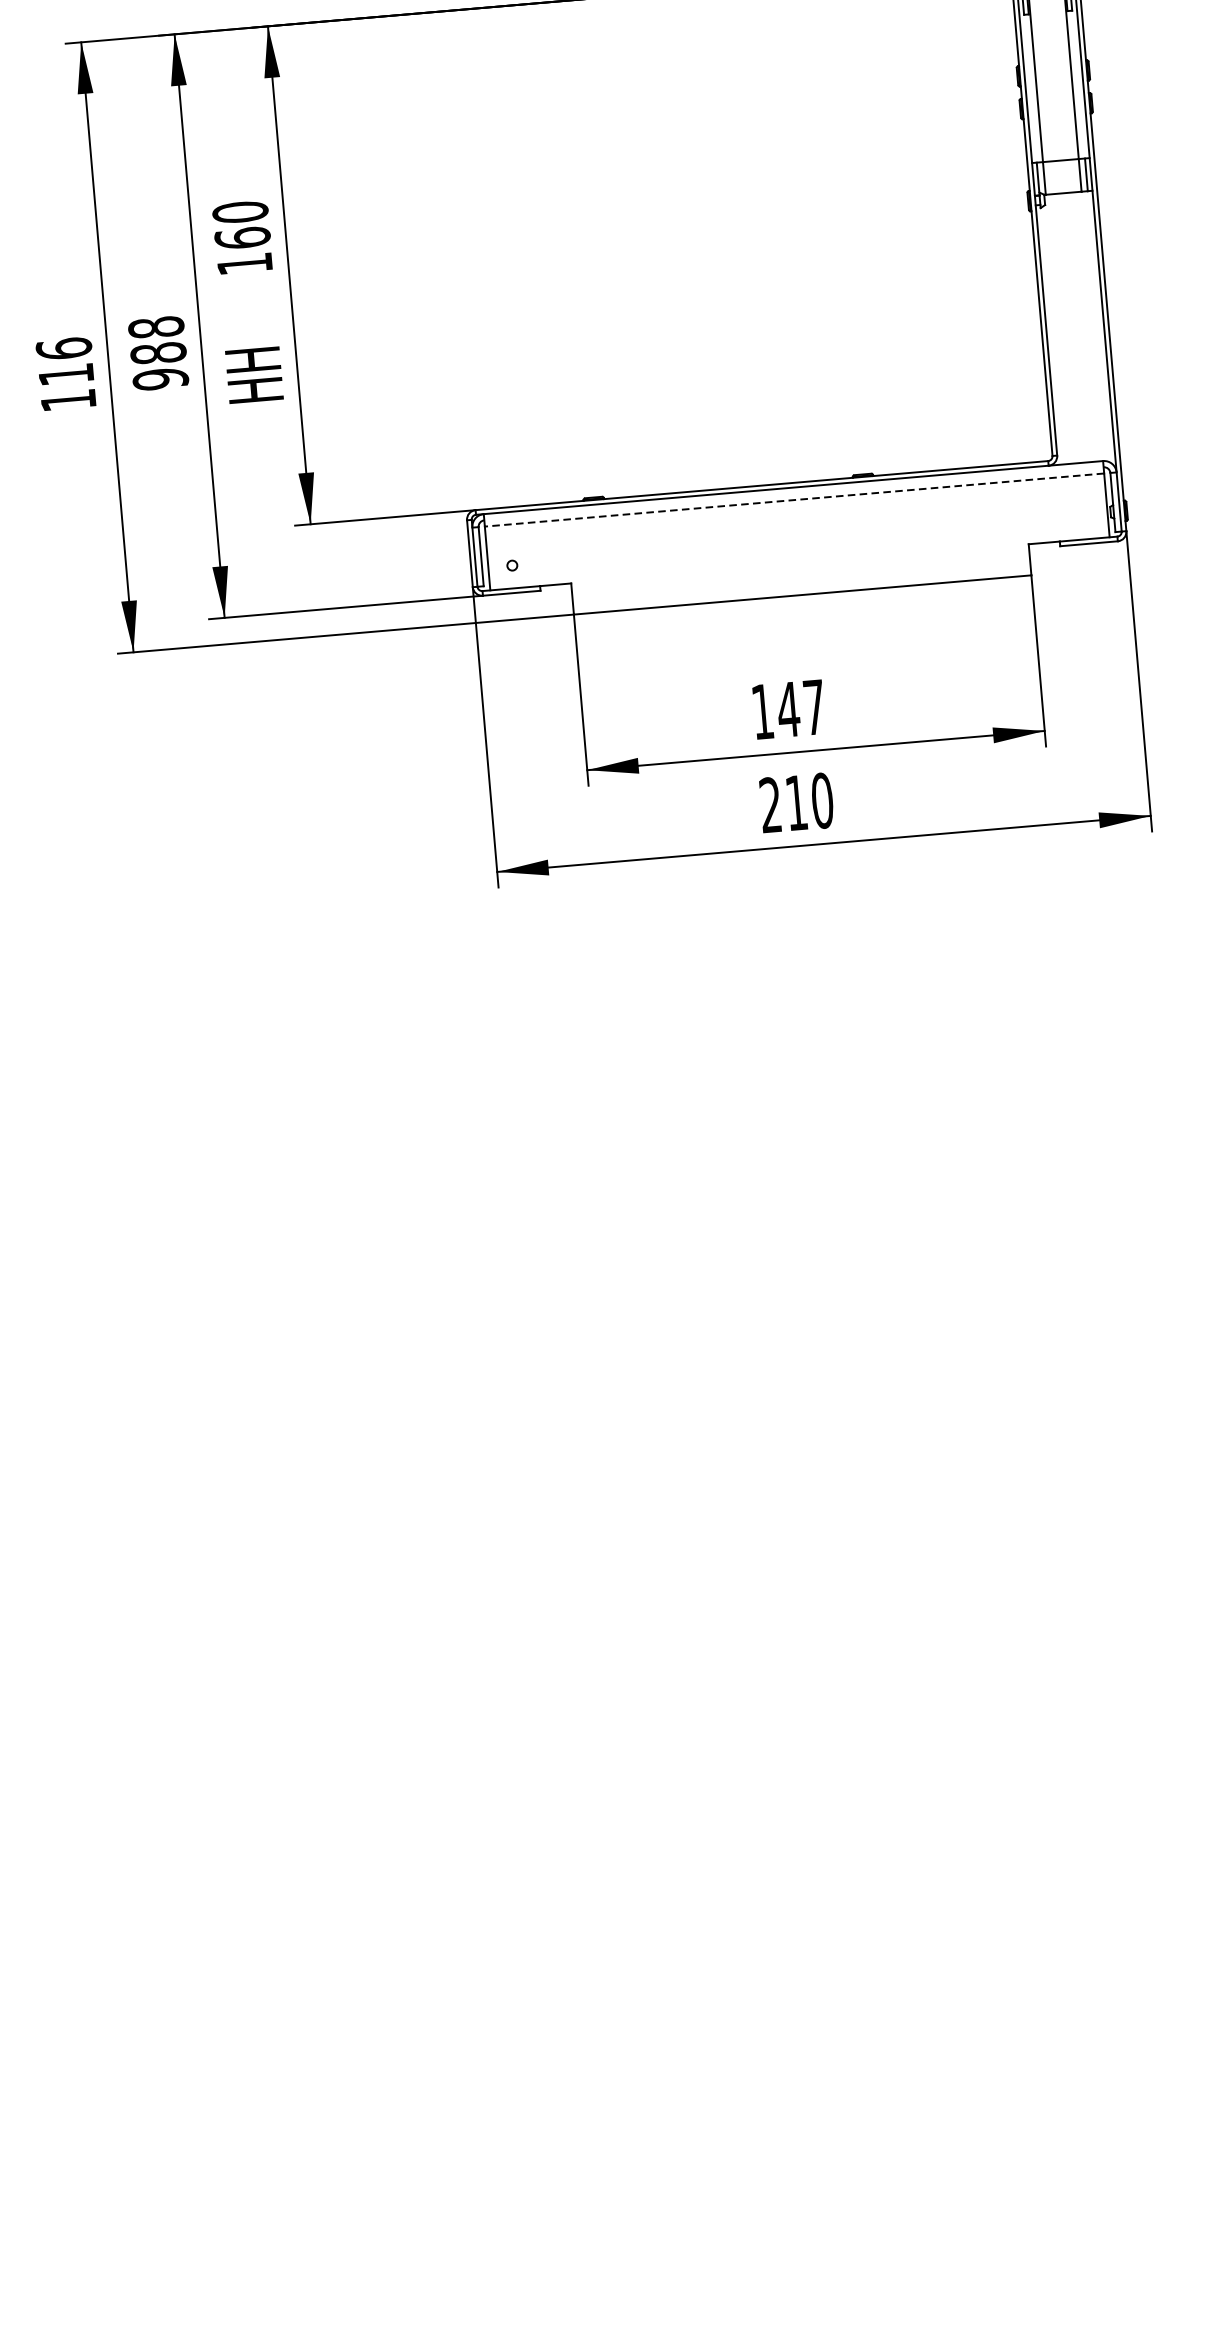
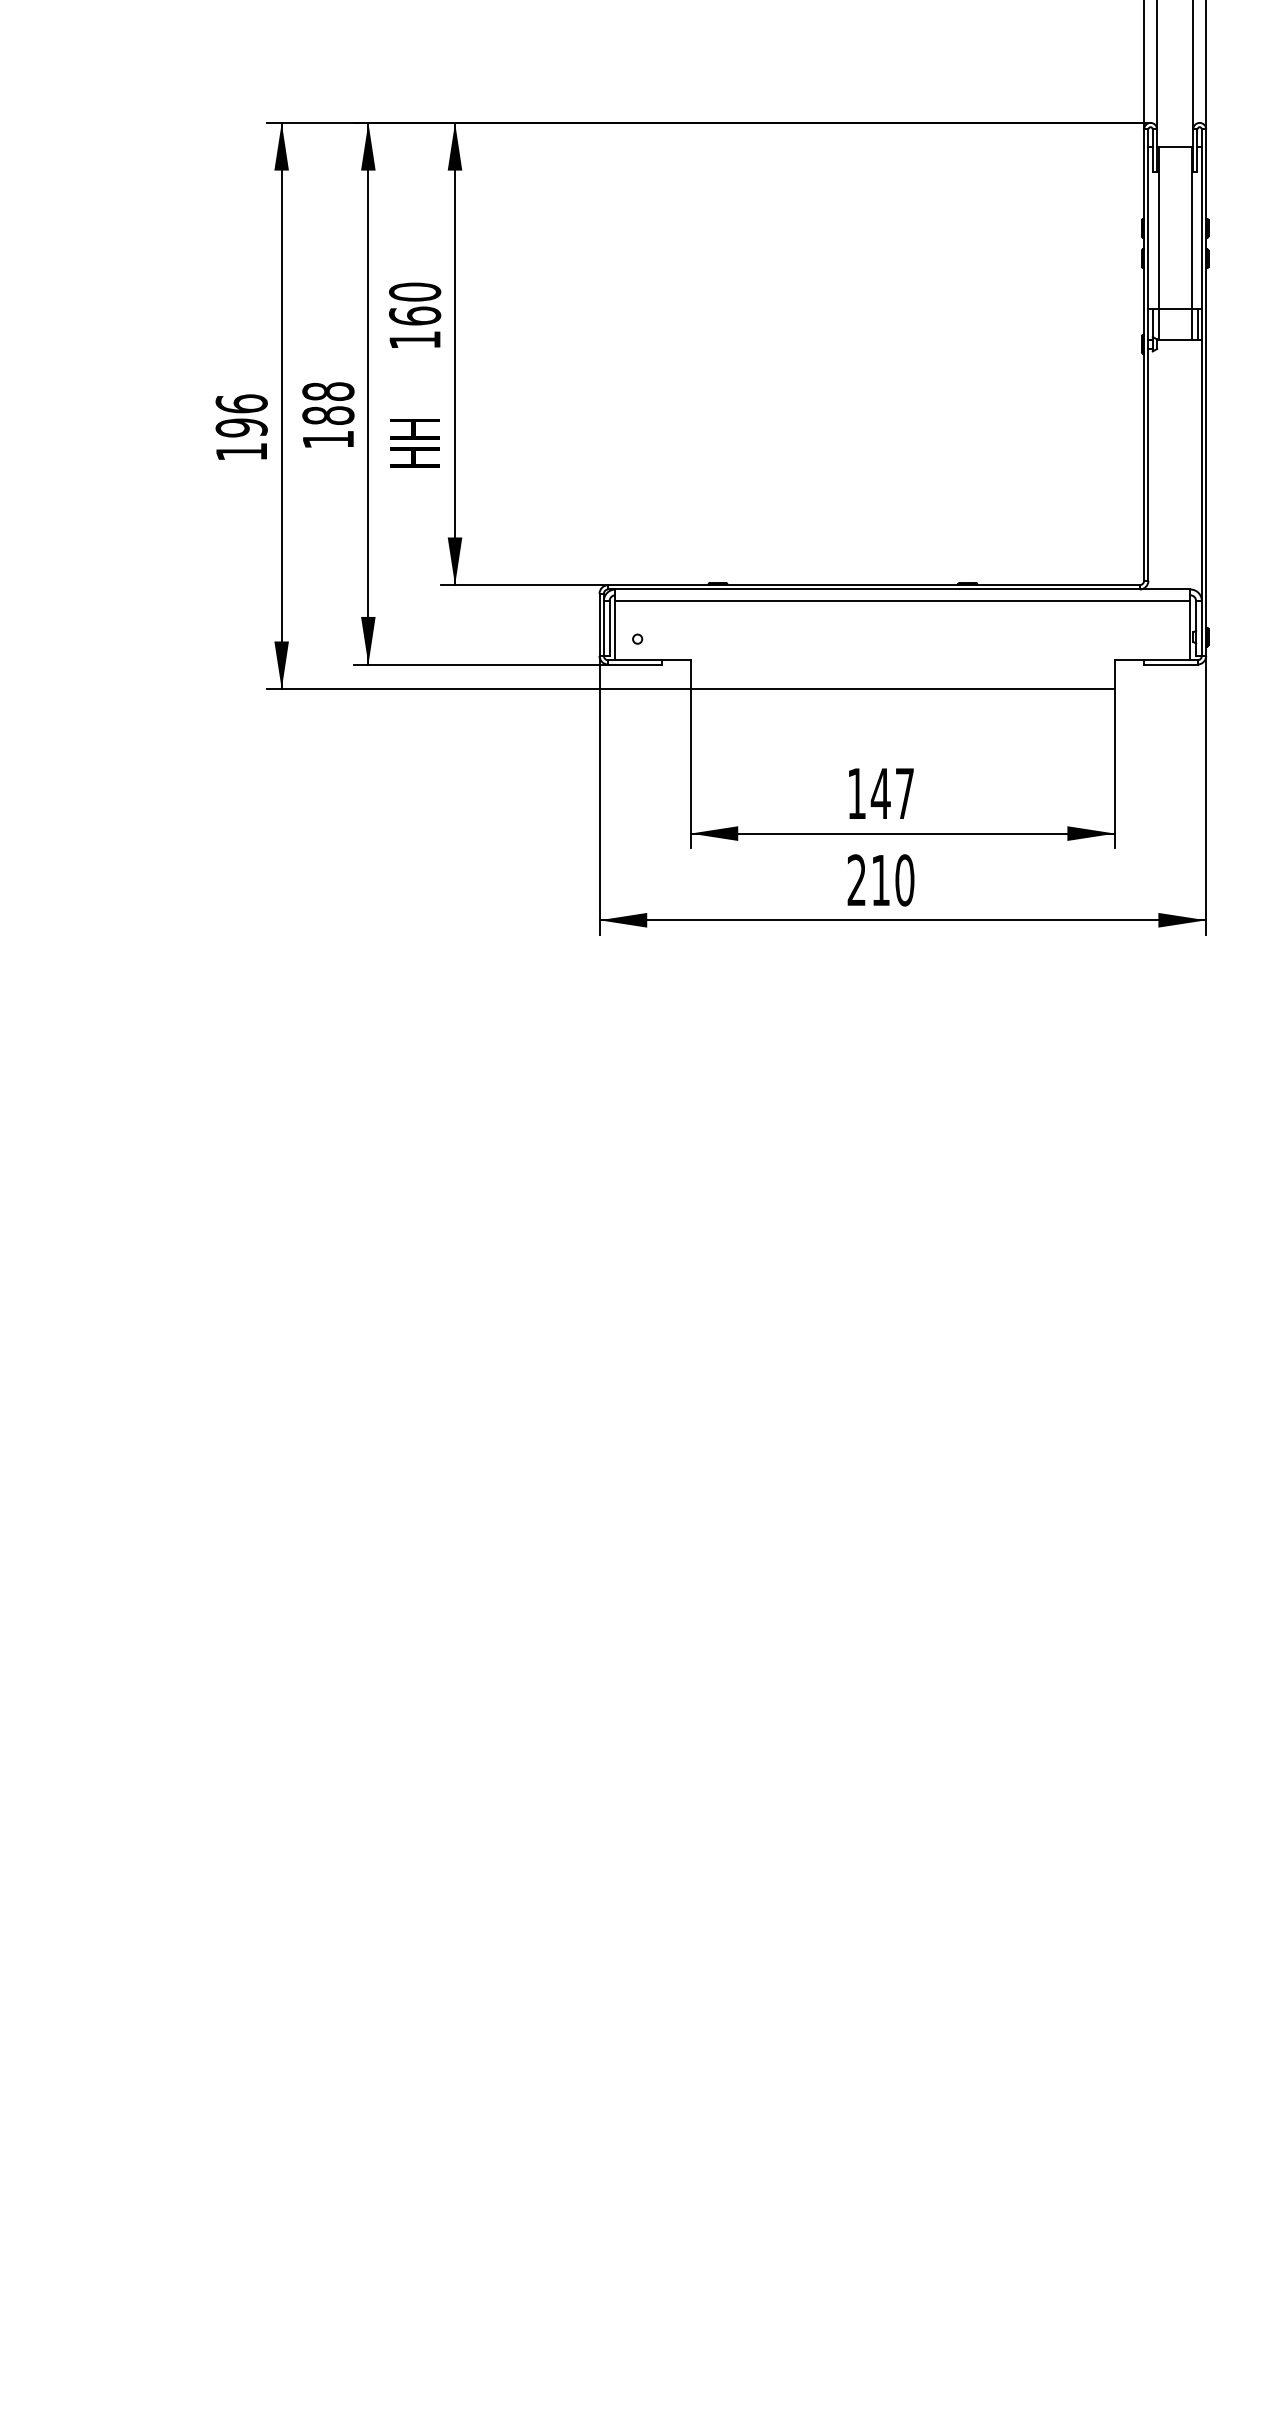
text: (66, 374) -> (241, 427), 116 -> 196
text: (160, 379) -> (328, 439), 988 -> 188
line: (794, 500) -> (902, 601), dashed -> solid

